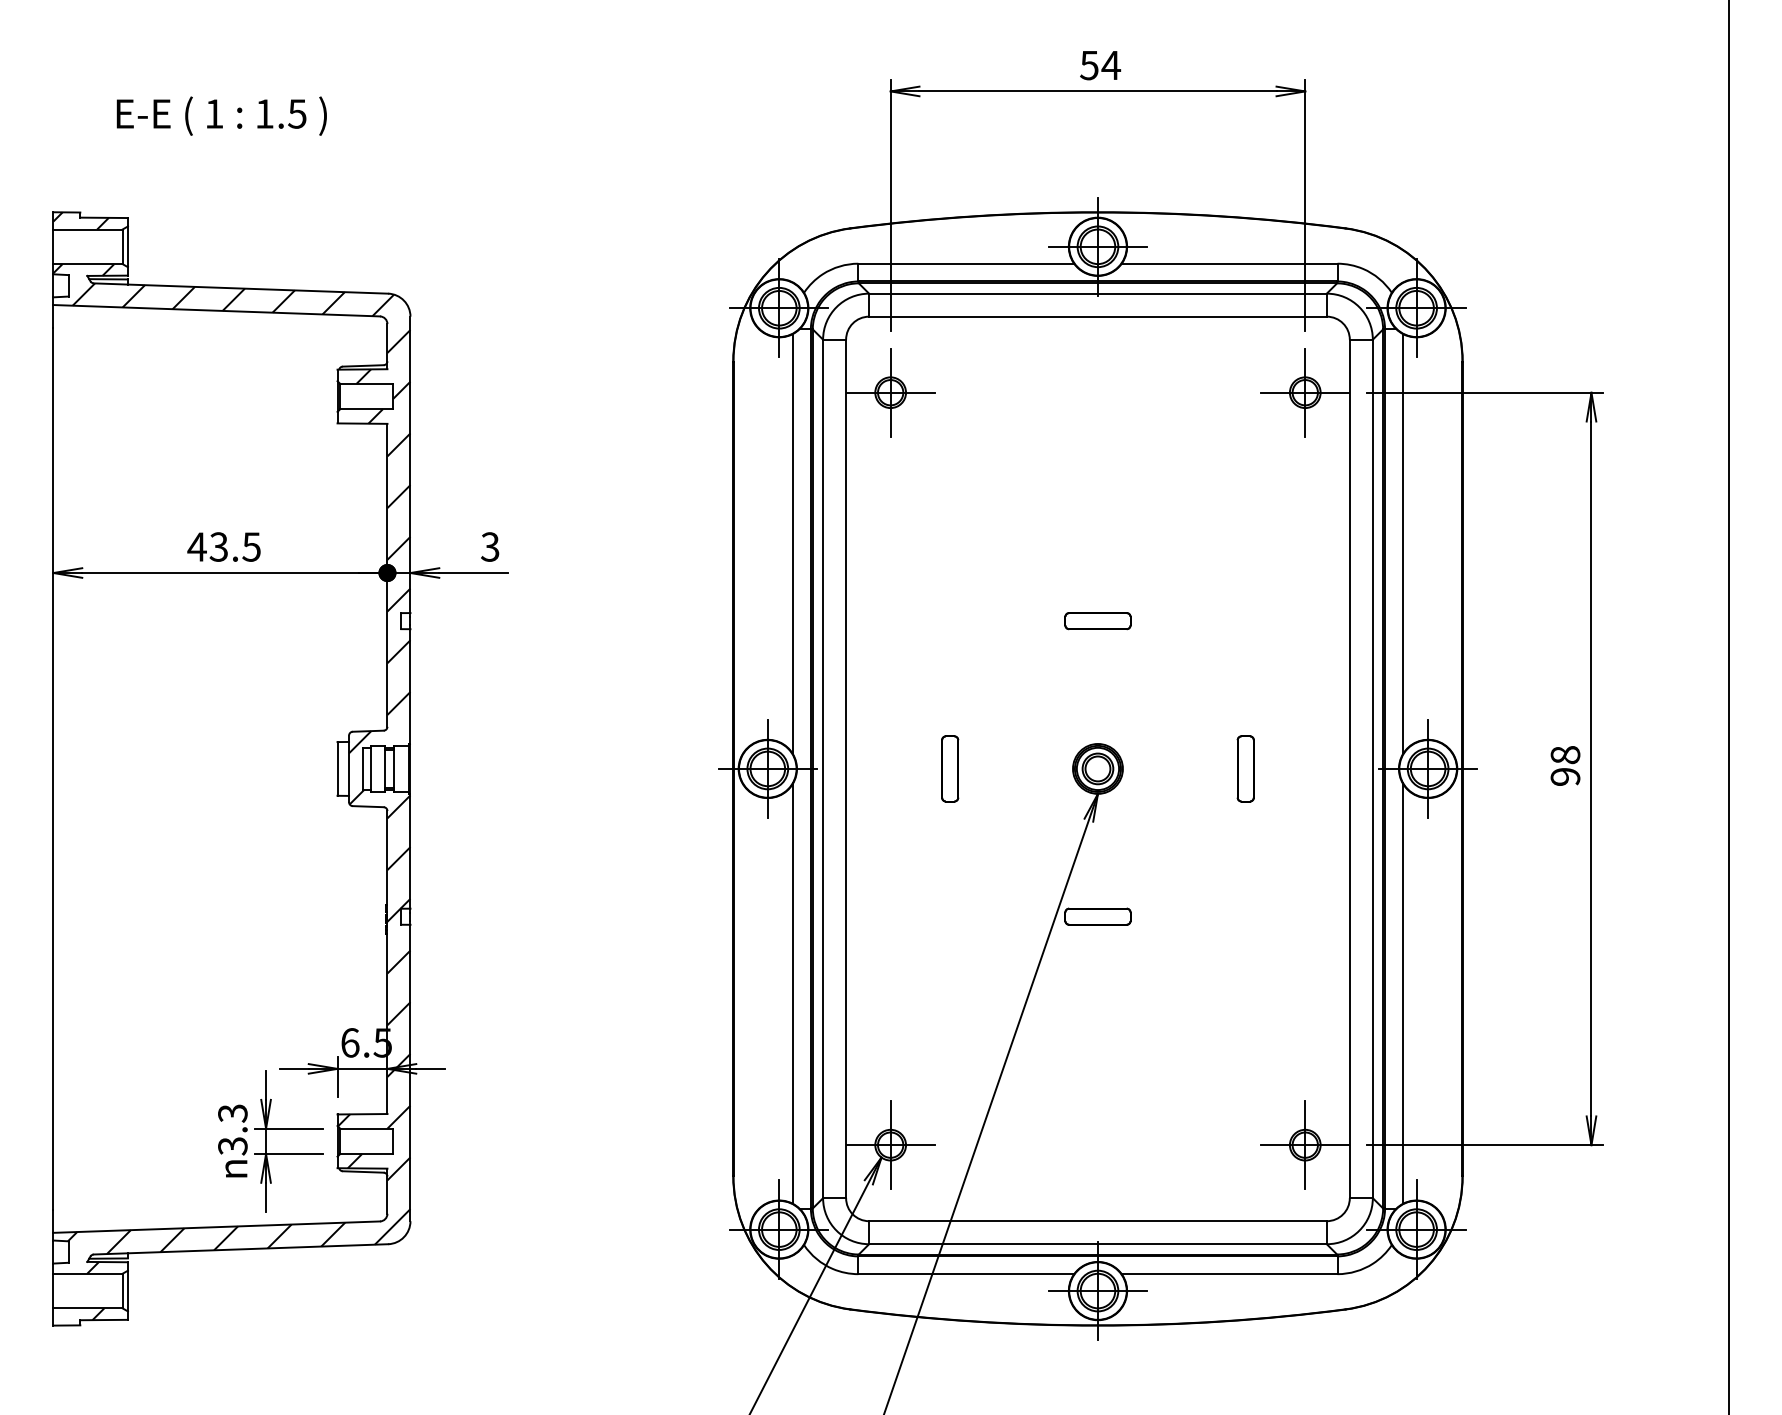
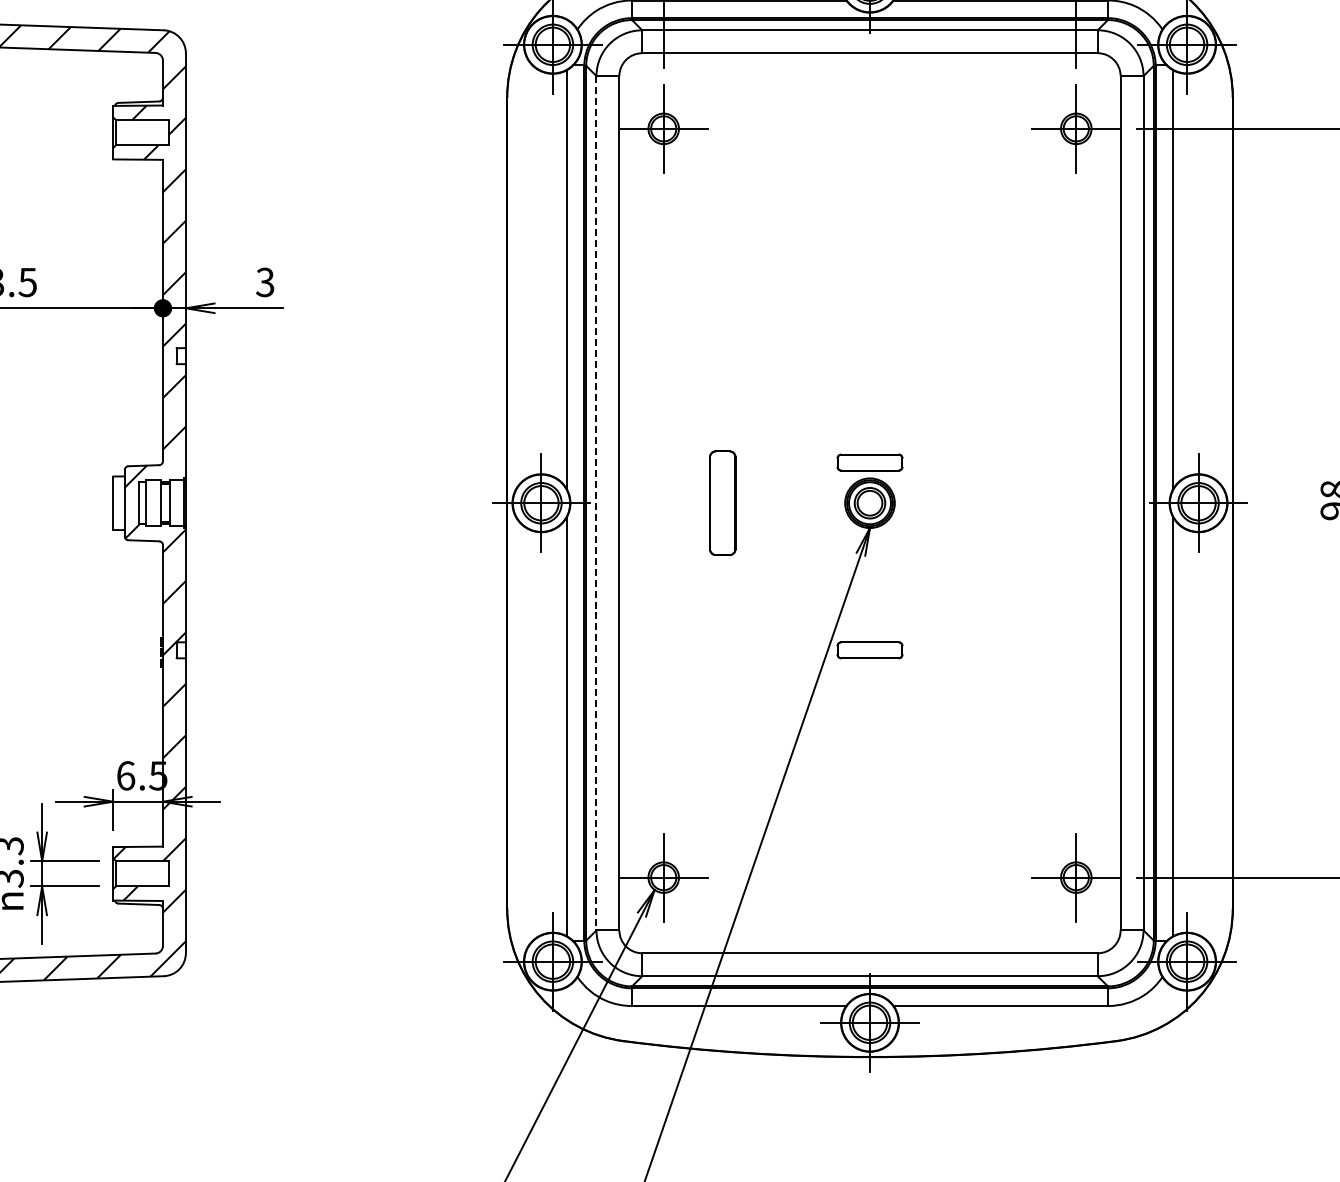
part: (1097, 621) -> (869, 463), moved
part: (950, 768) -> (723, 502), size x1.6
part: (1245, 768) -> (1016, 502), removed
line: (823, 769) -> (596, 503), solid -> dashed

